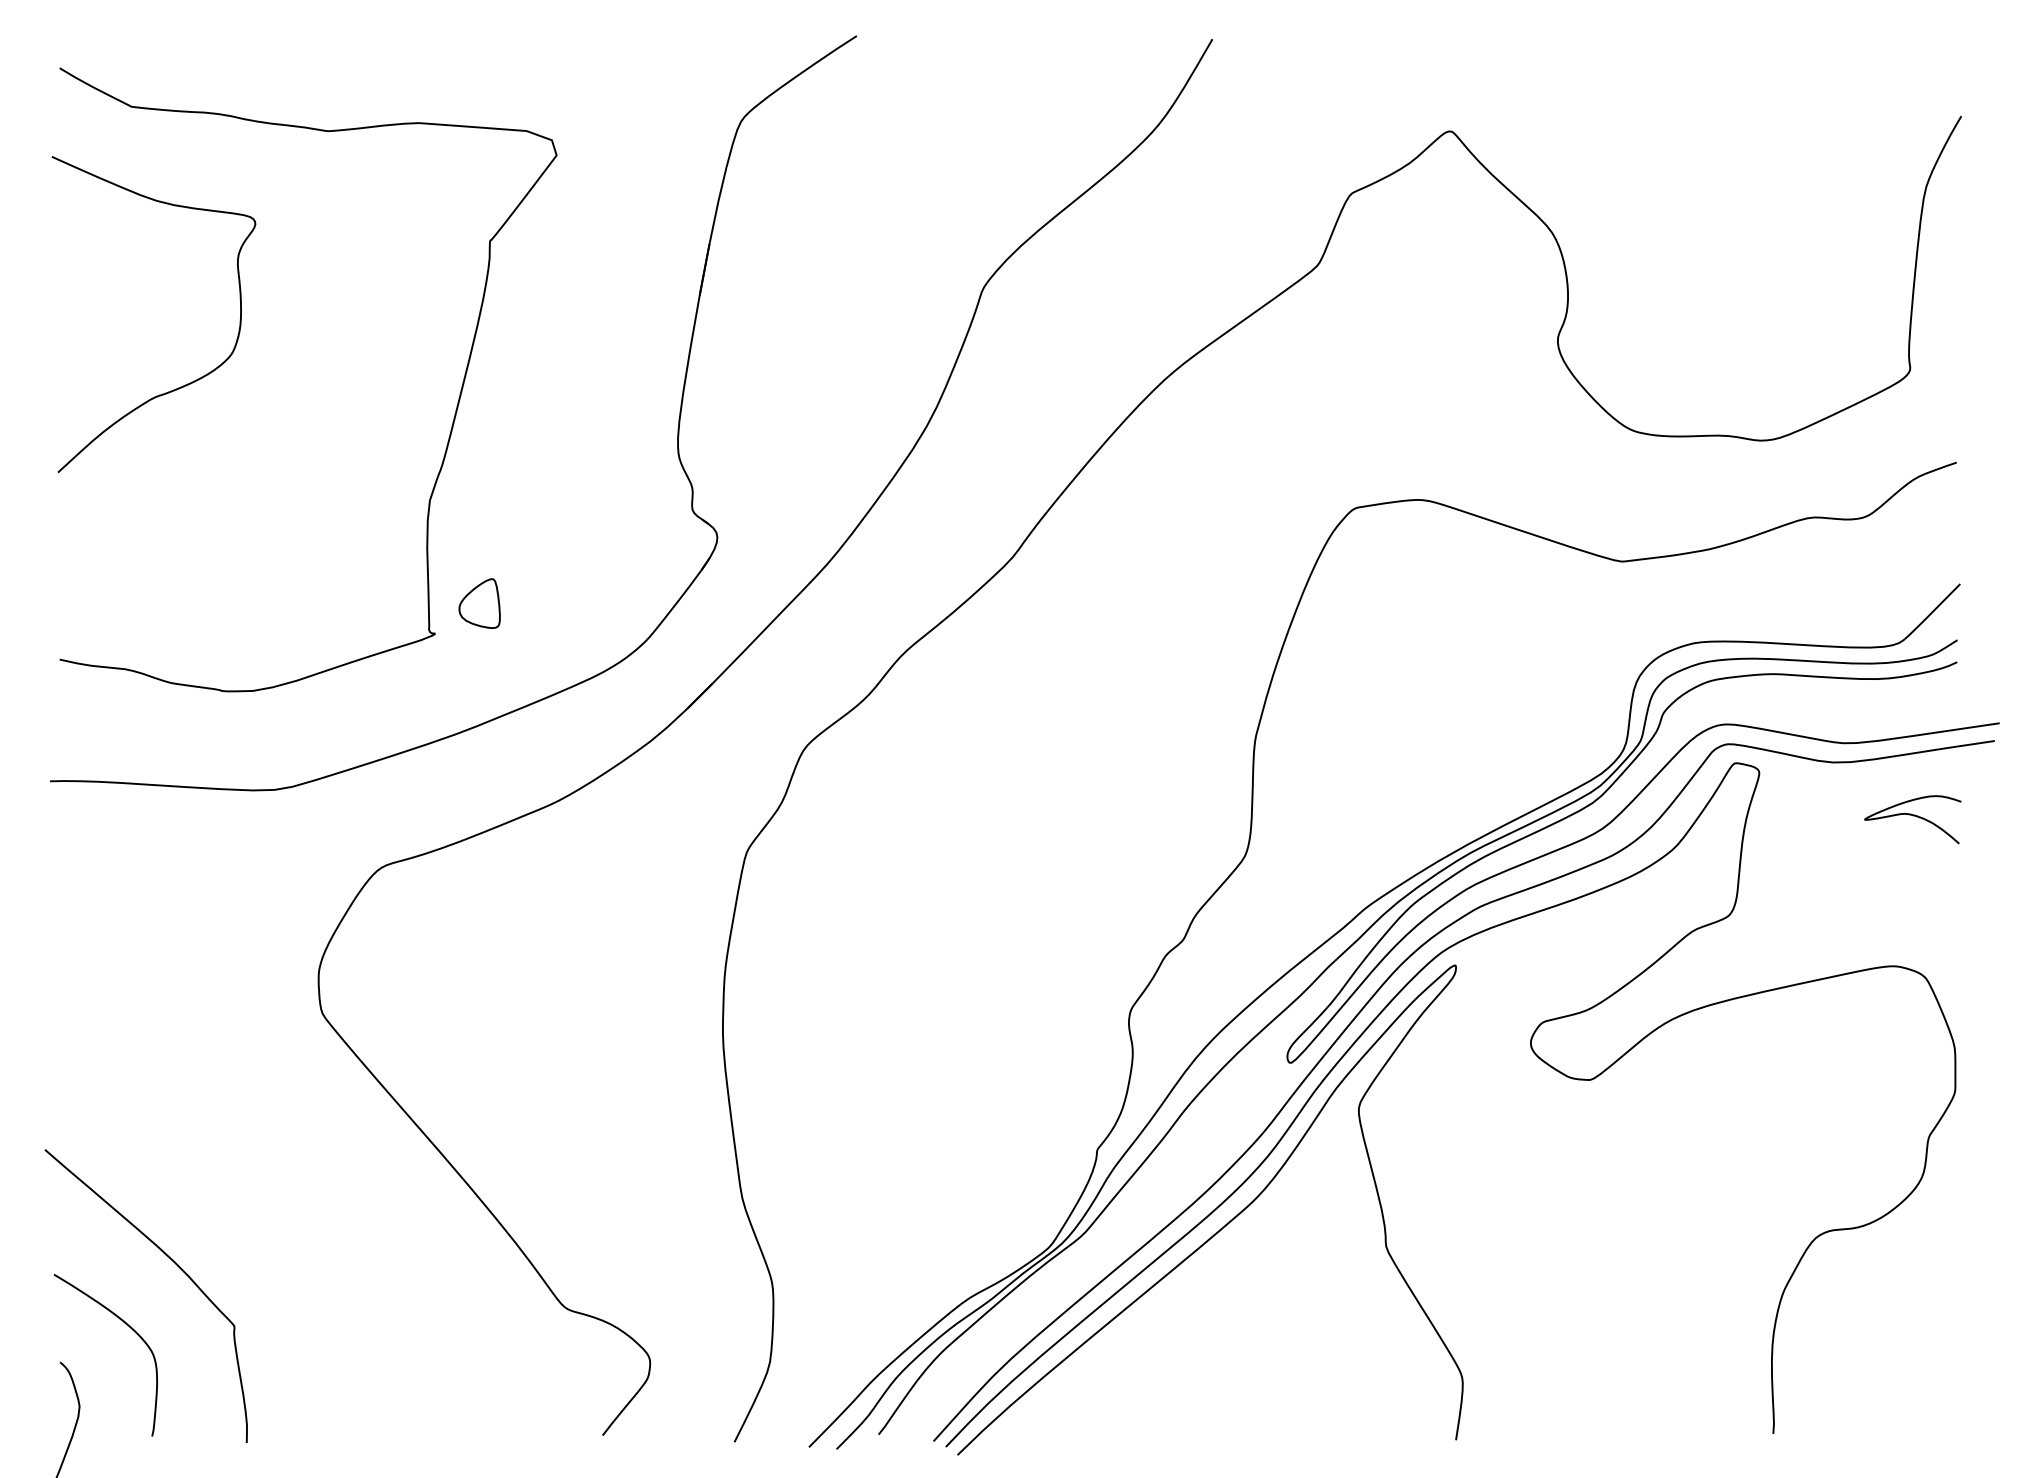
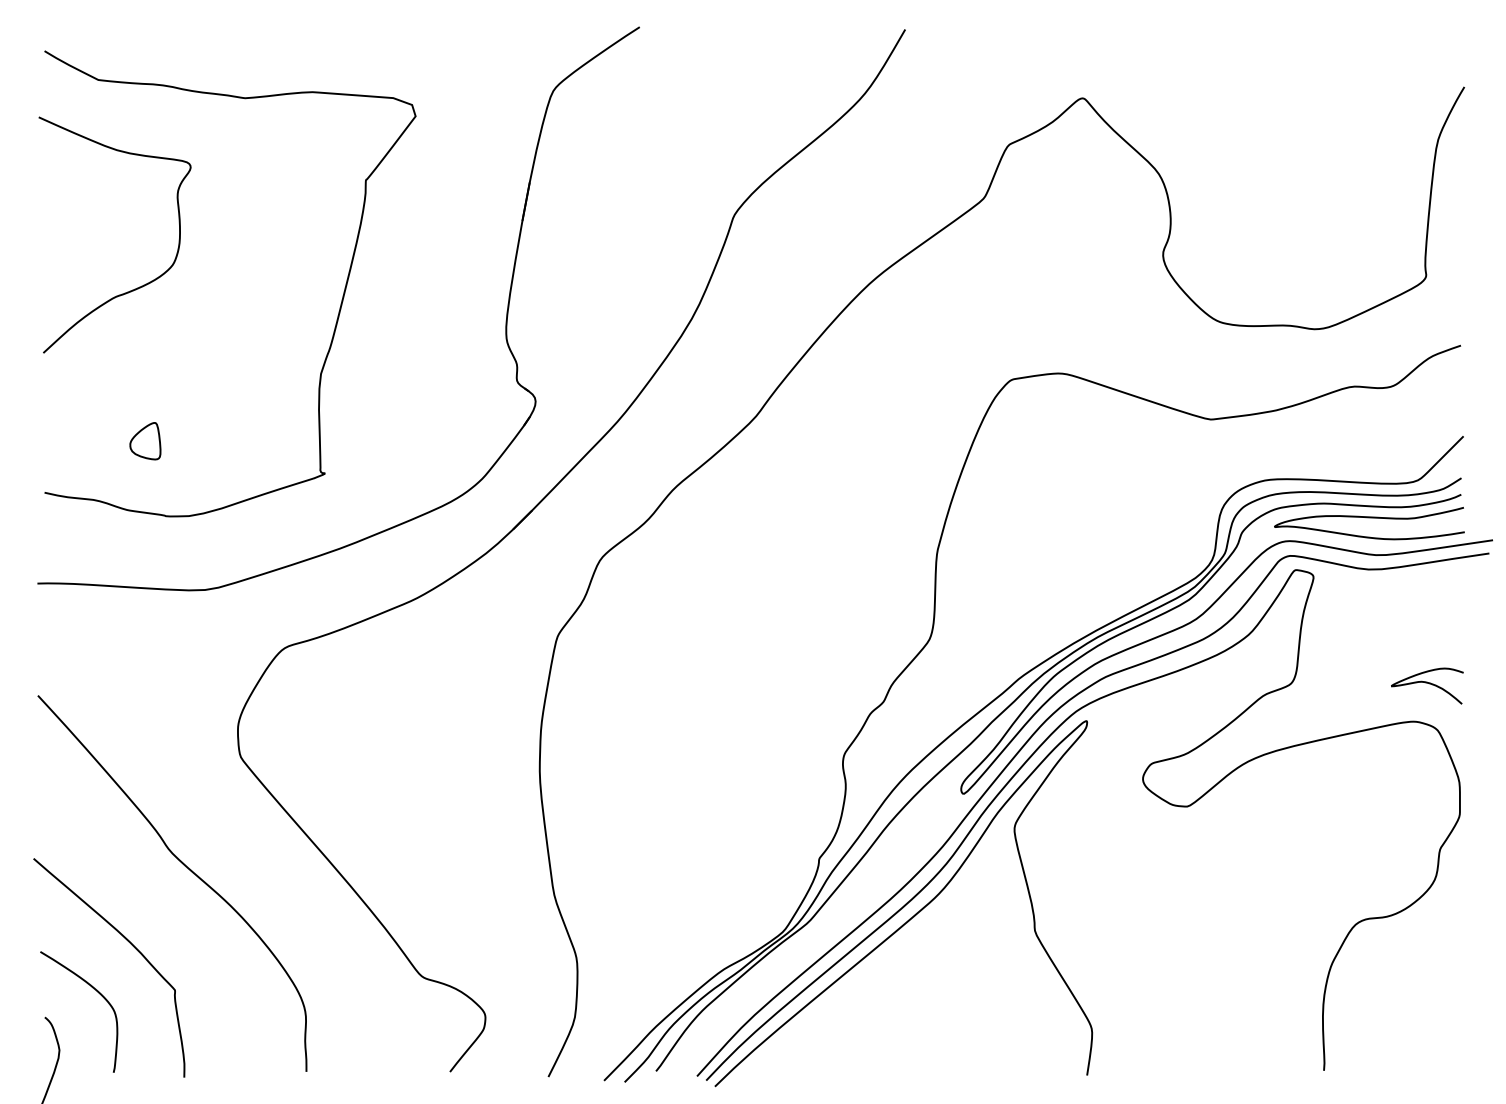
part: (479, 603) -> (145, 441), moved
curve: (1833, 693) -> (1368, 518), added
curve: (1913, 816) -> (1427, 683), moved
curve: (250, 1162) -> (187, 868), added

